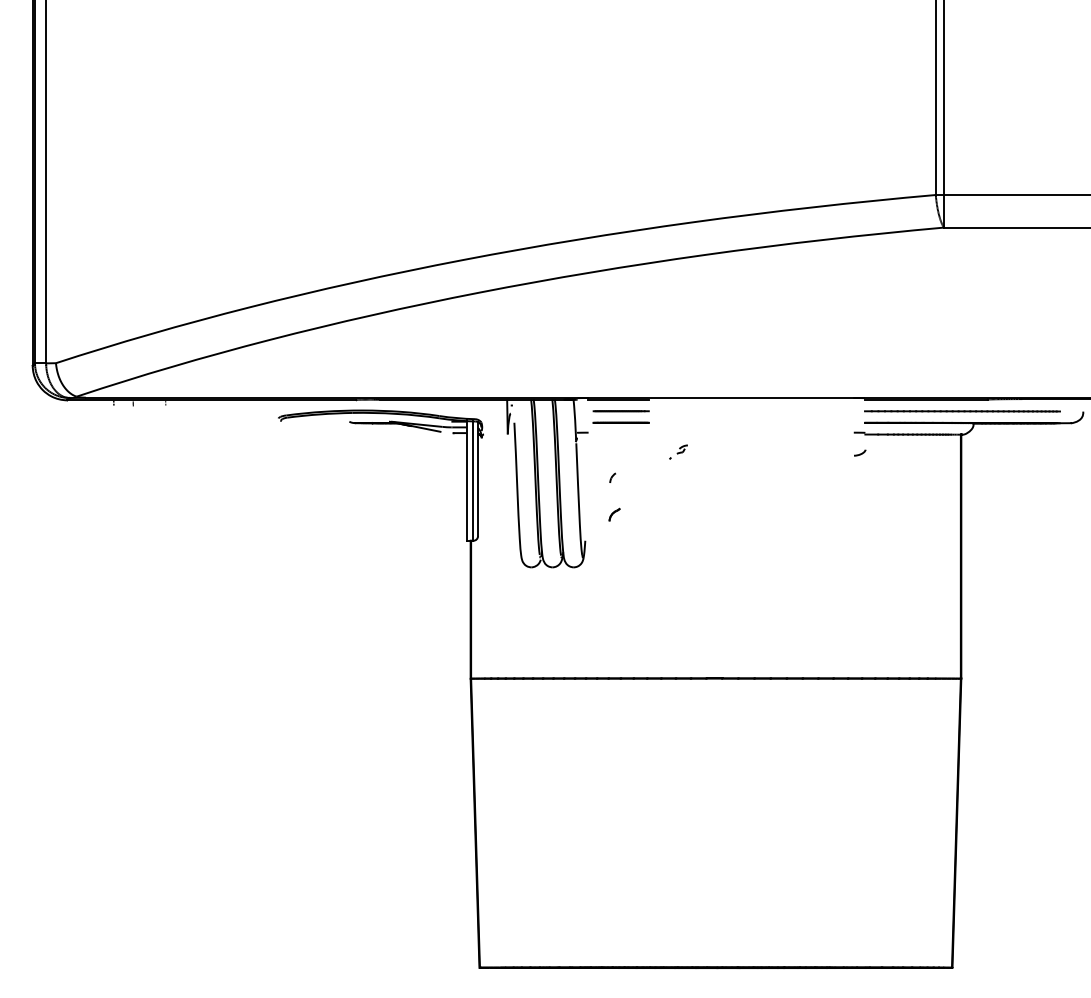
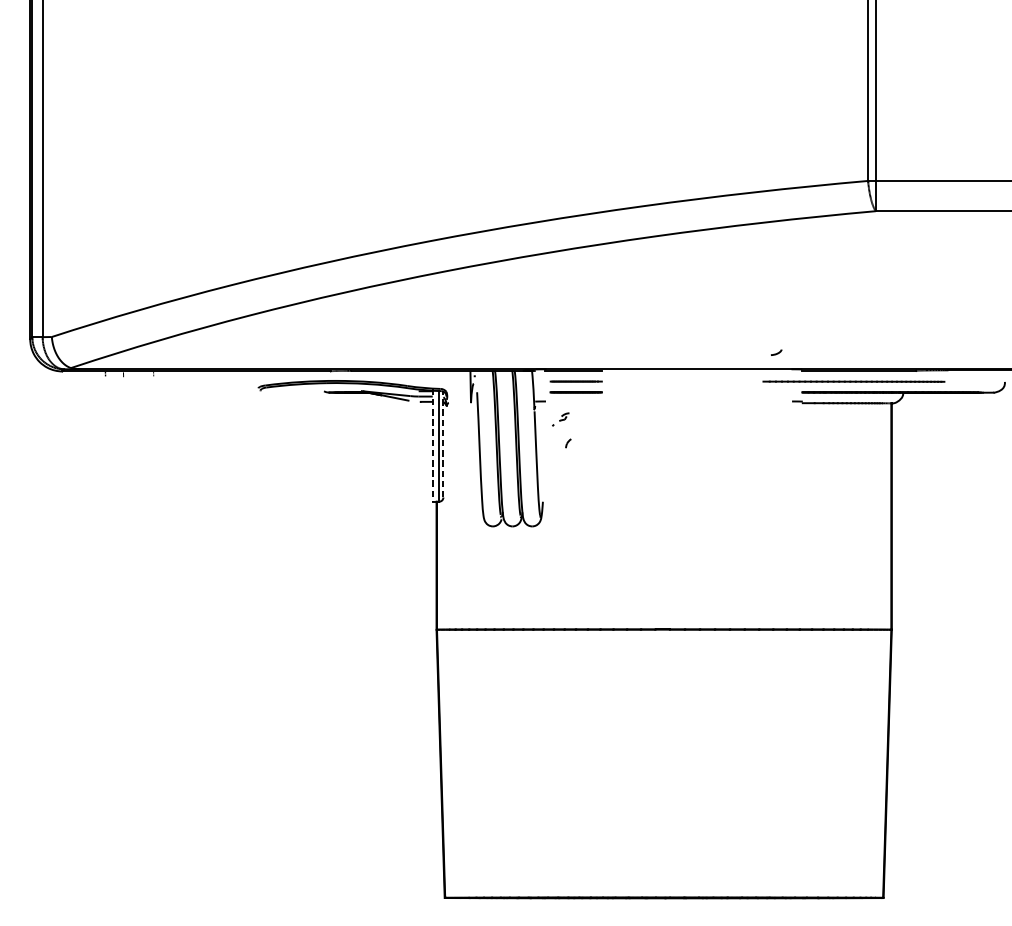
line: (962, 411) -> (853, 381), moved
part: (678, 451) -> (560, 418), moved
curve: (860, 453) -> (776, 353), moved
line: (478, 478) -> (443, 443), solid -> dashed
line: (466, 479) -> (432, 444), solid -> dashed
part: (614, 514) -> (570, 477), removed

